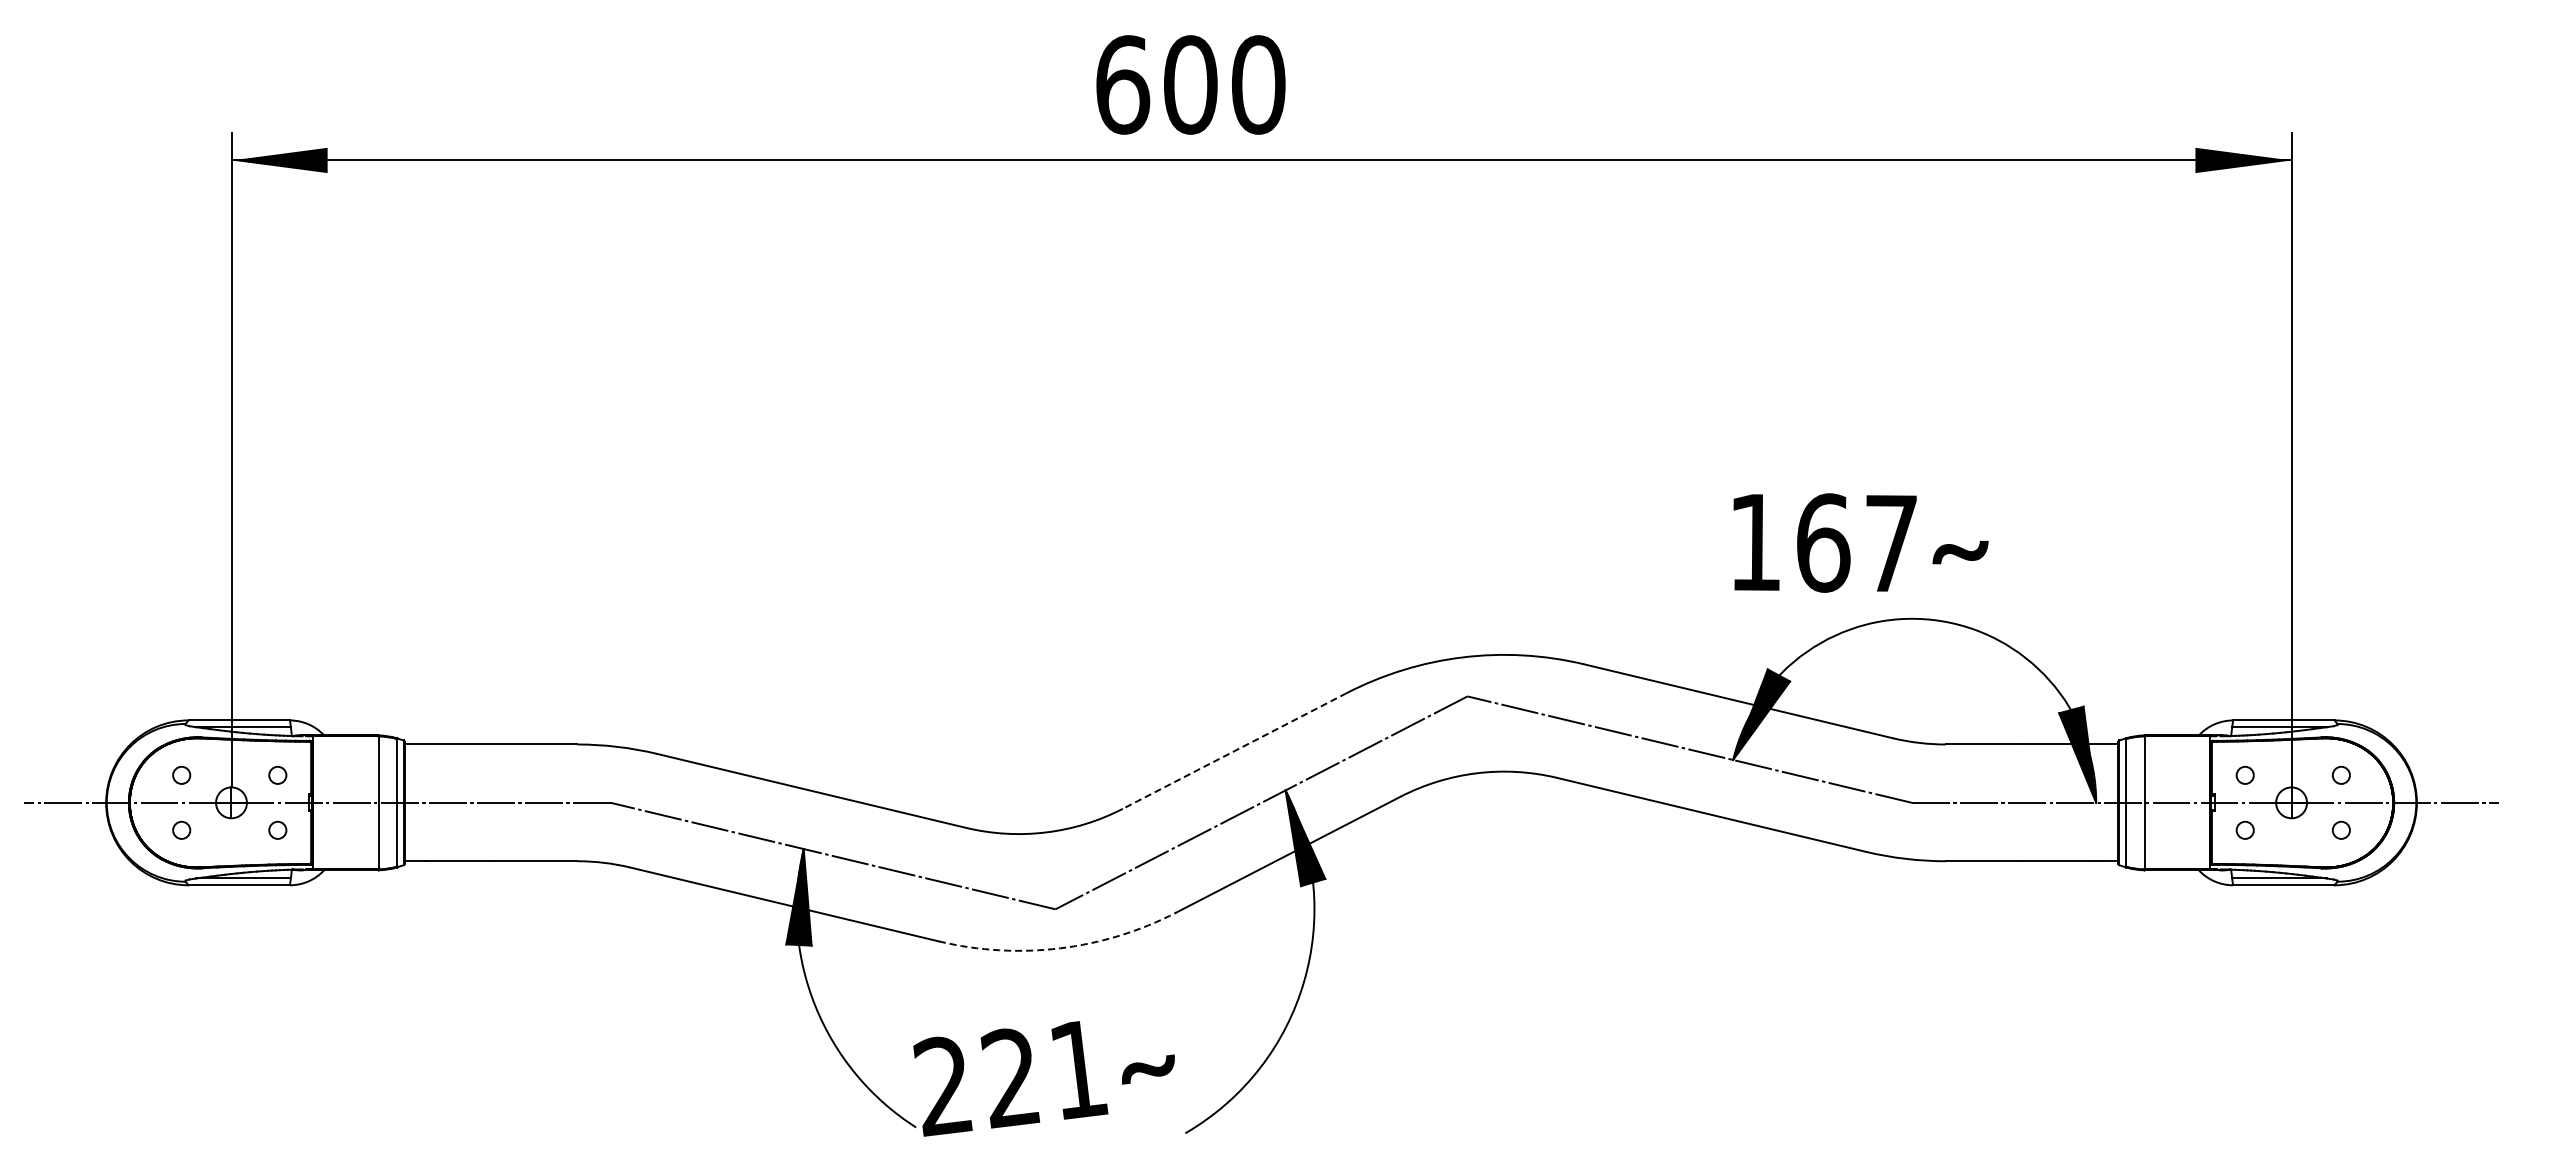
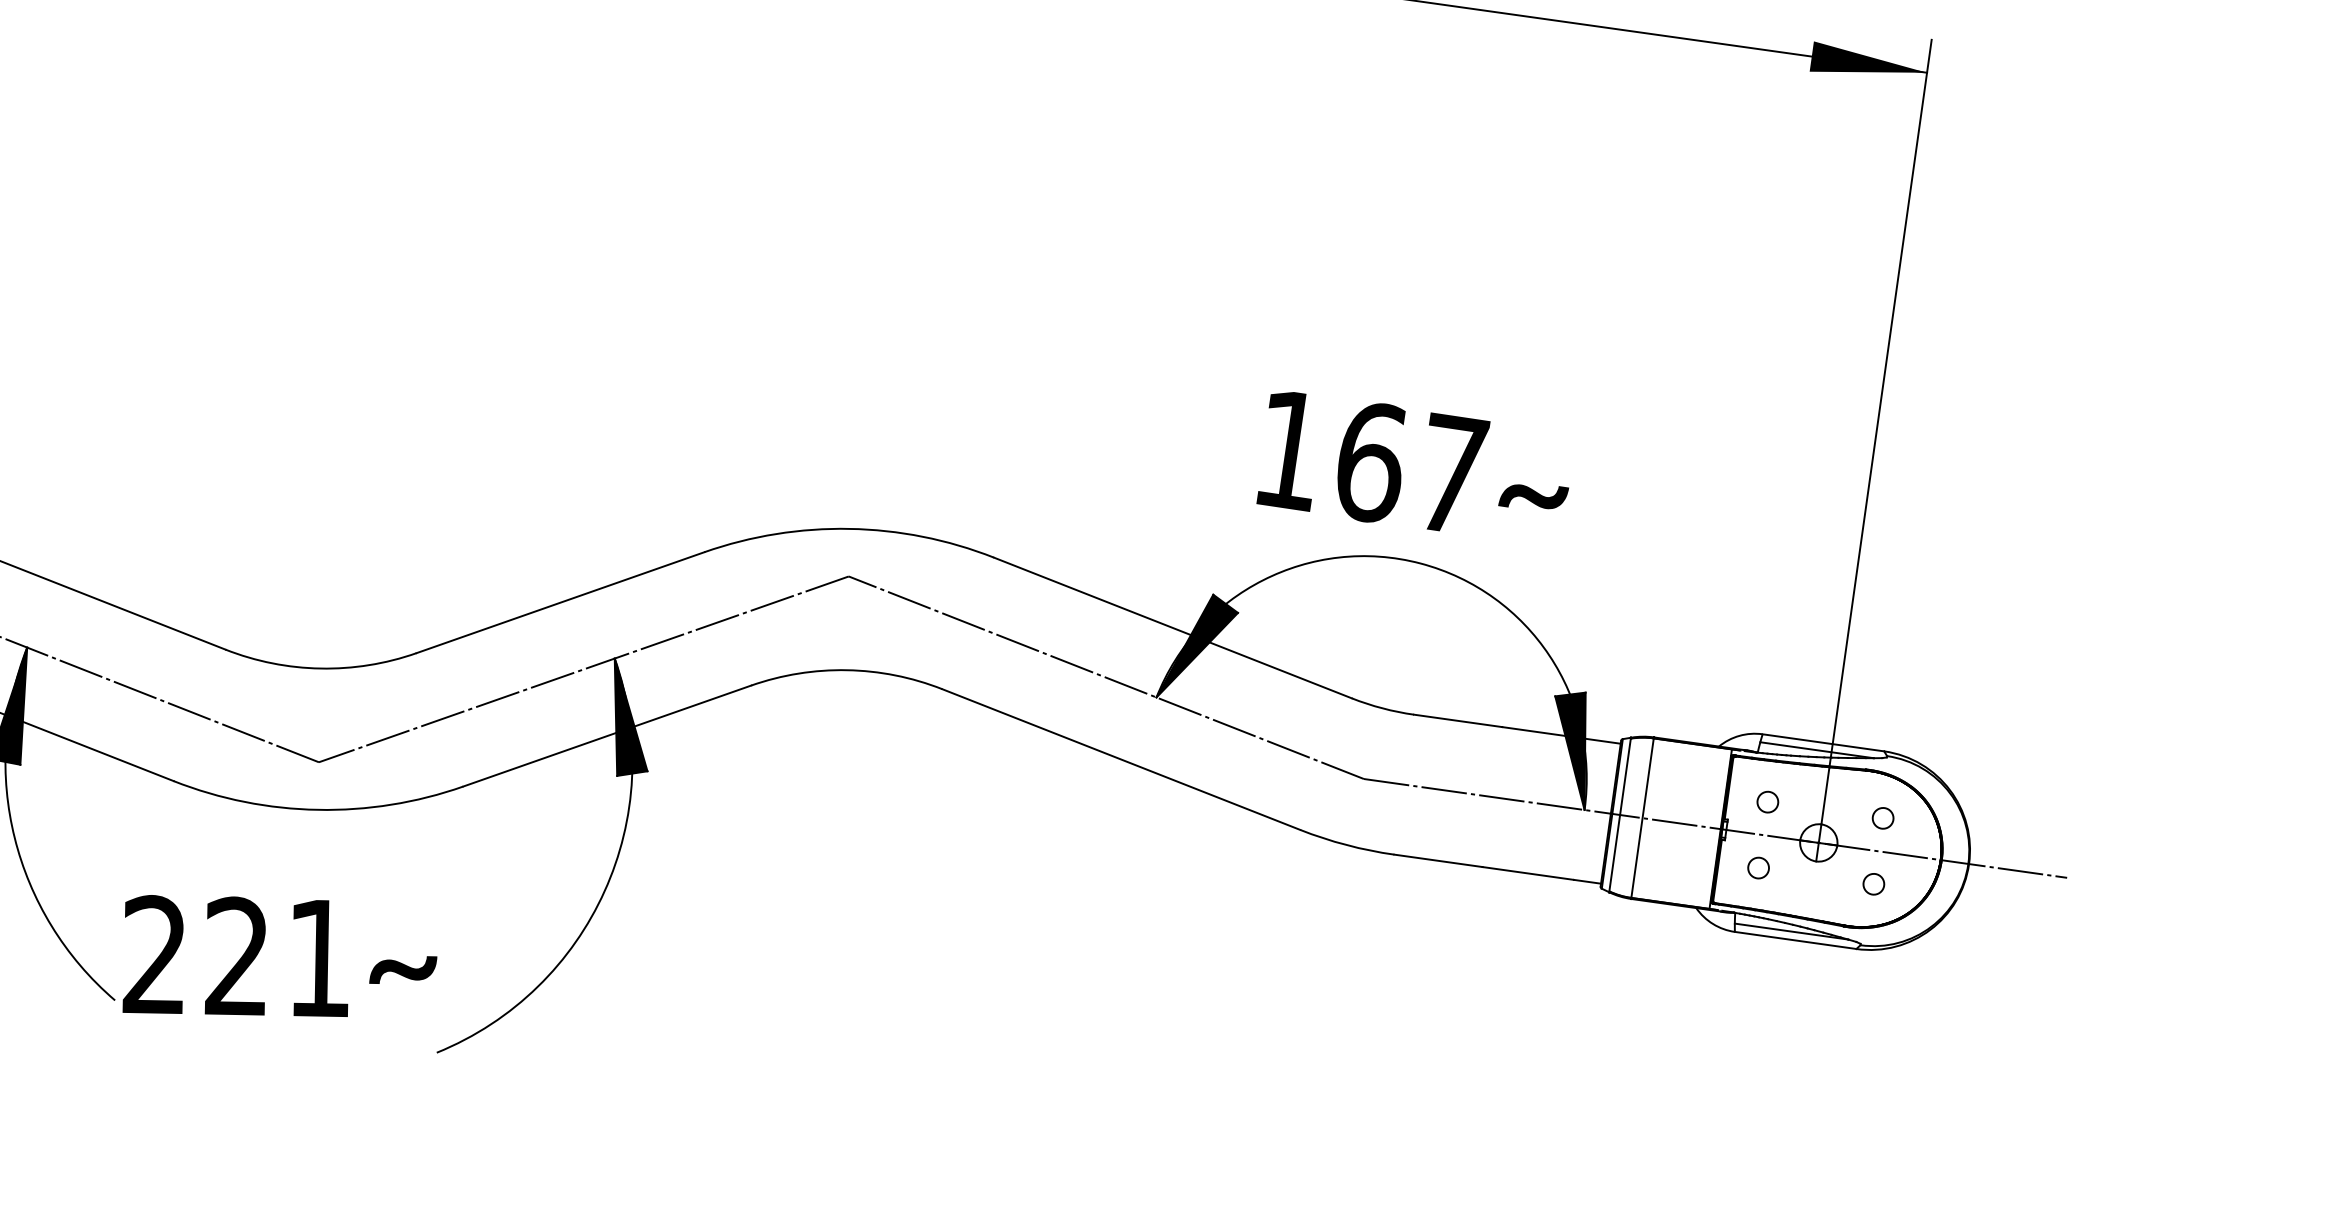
text: (1860, 542) -> (1415, 467), moved
line: (1234, 751) -> (560, 603), dashed -> solid
arc: (1060, 948) -> (318, 810), dashed -> solid

